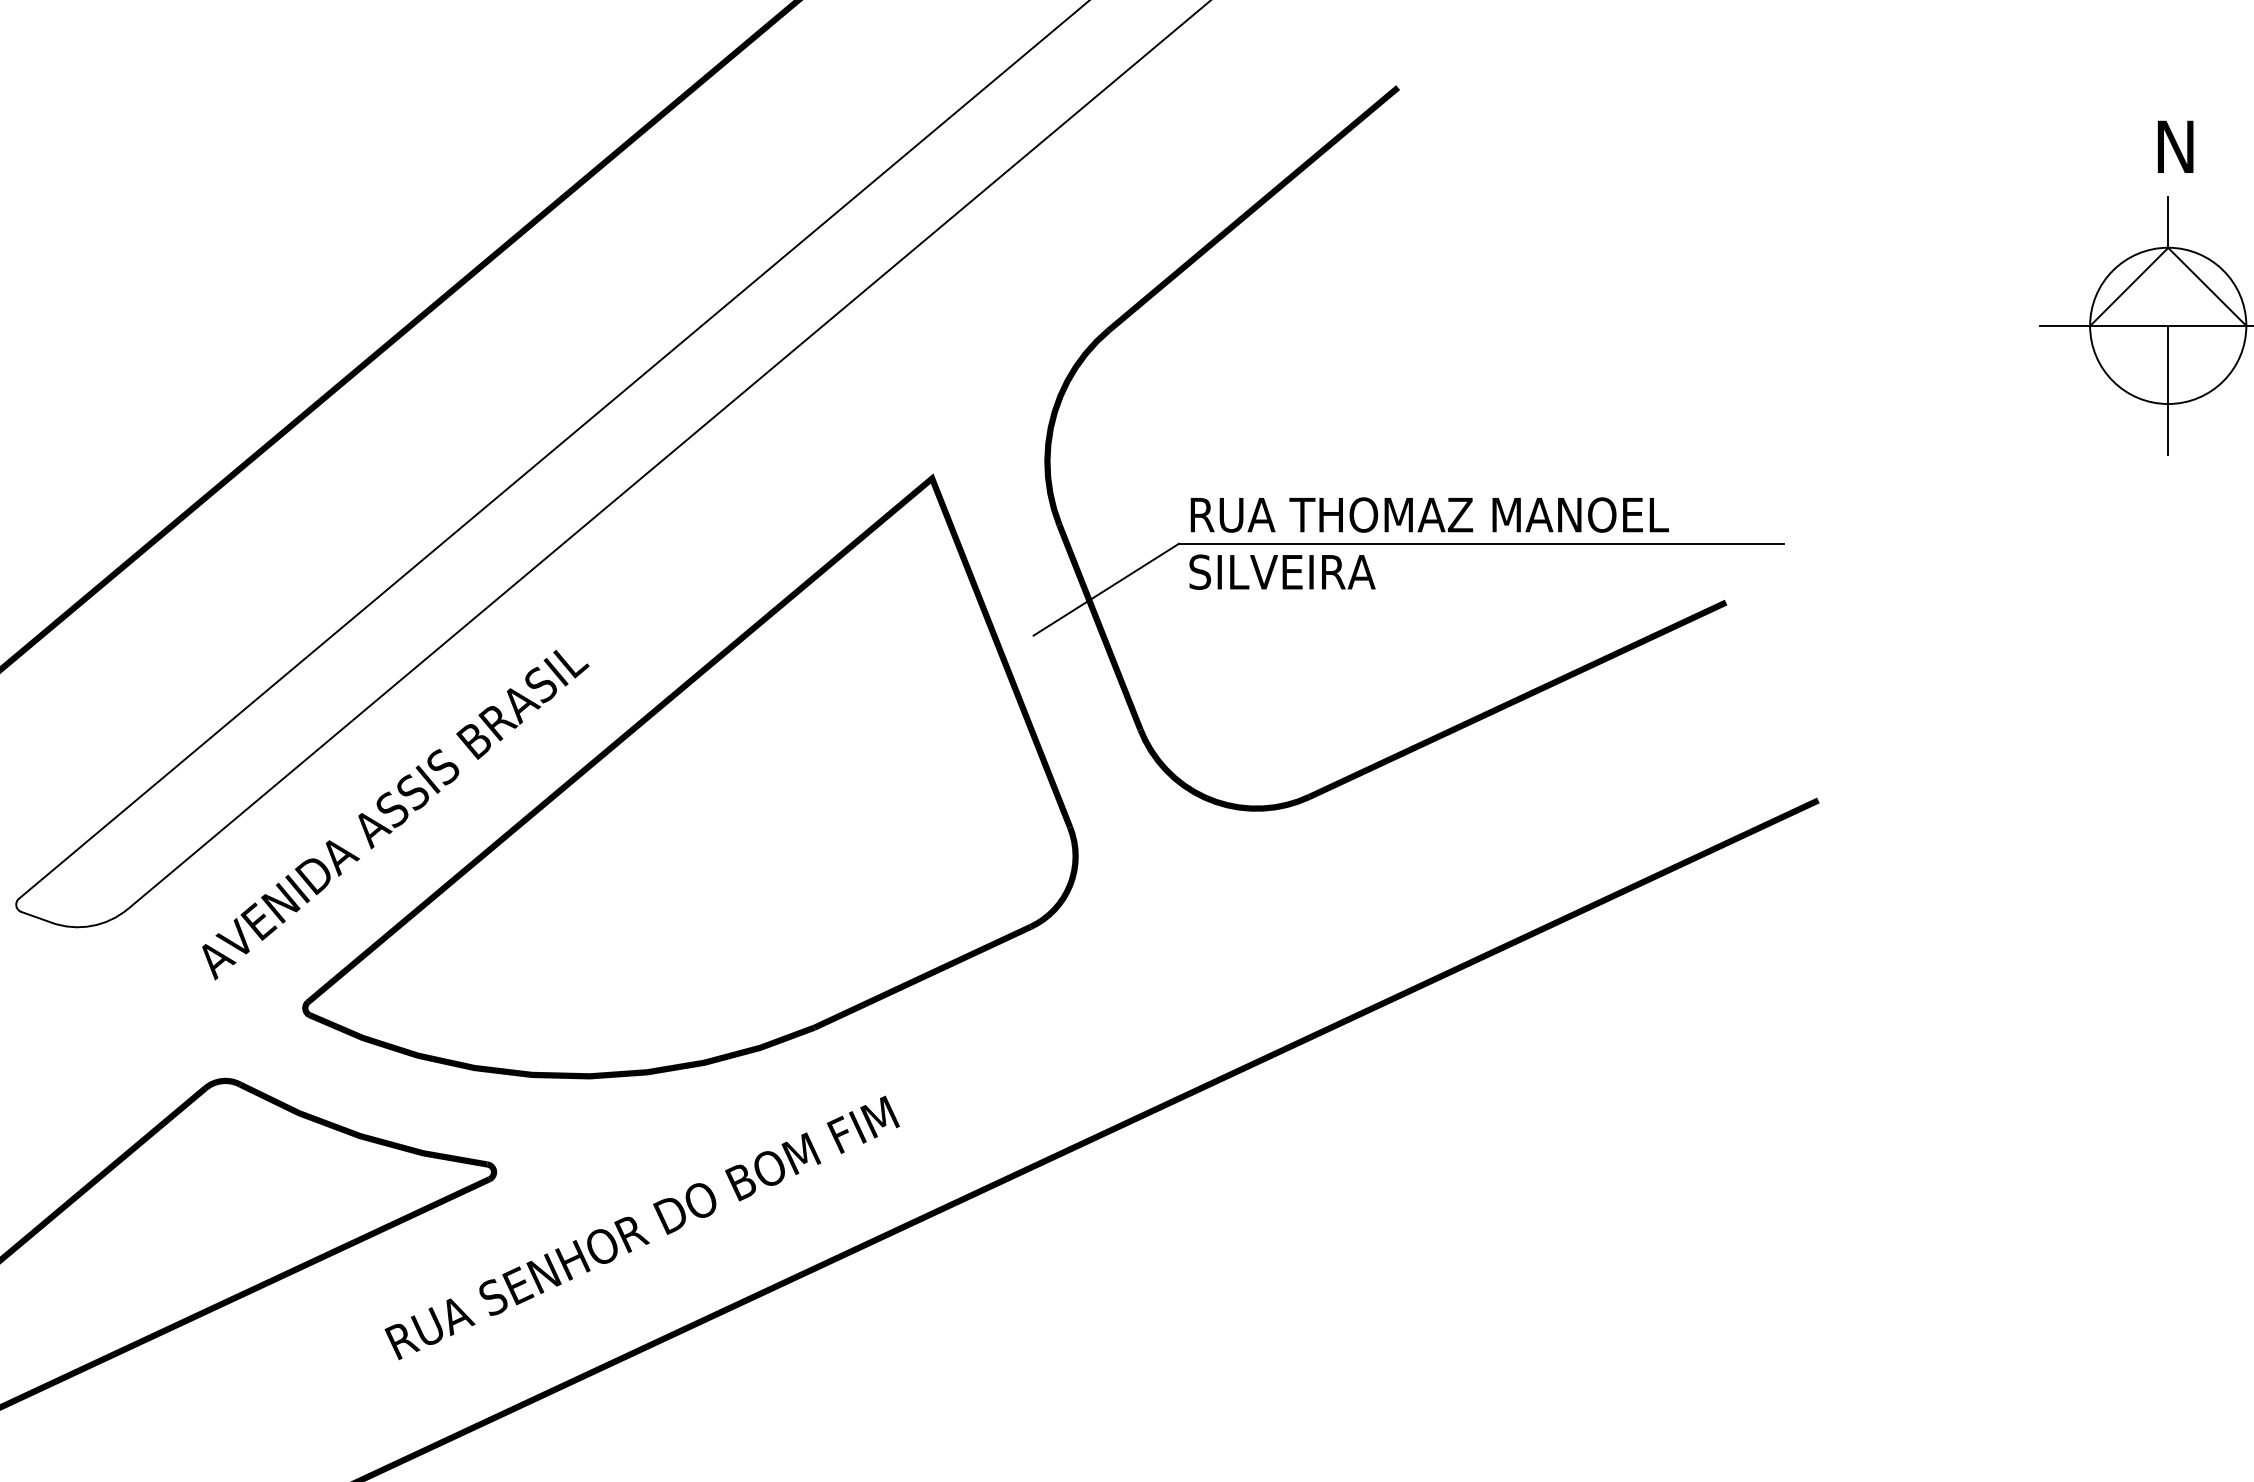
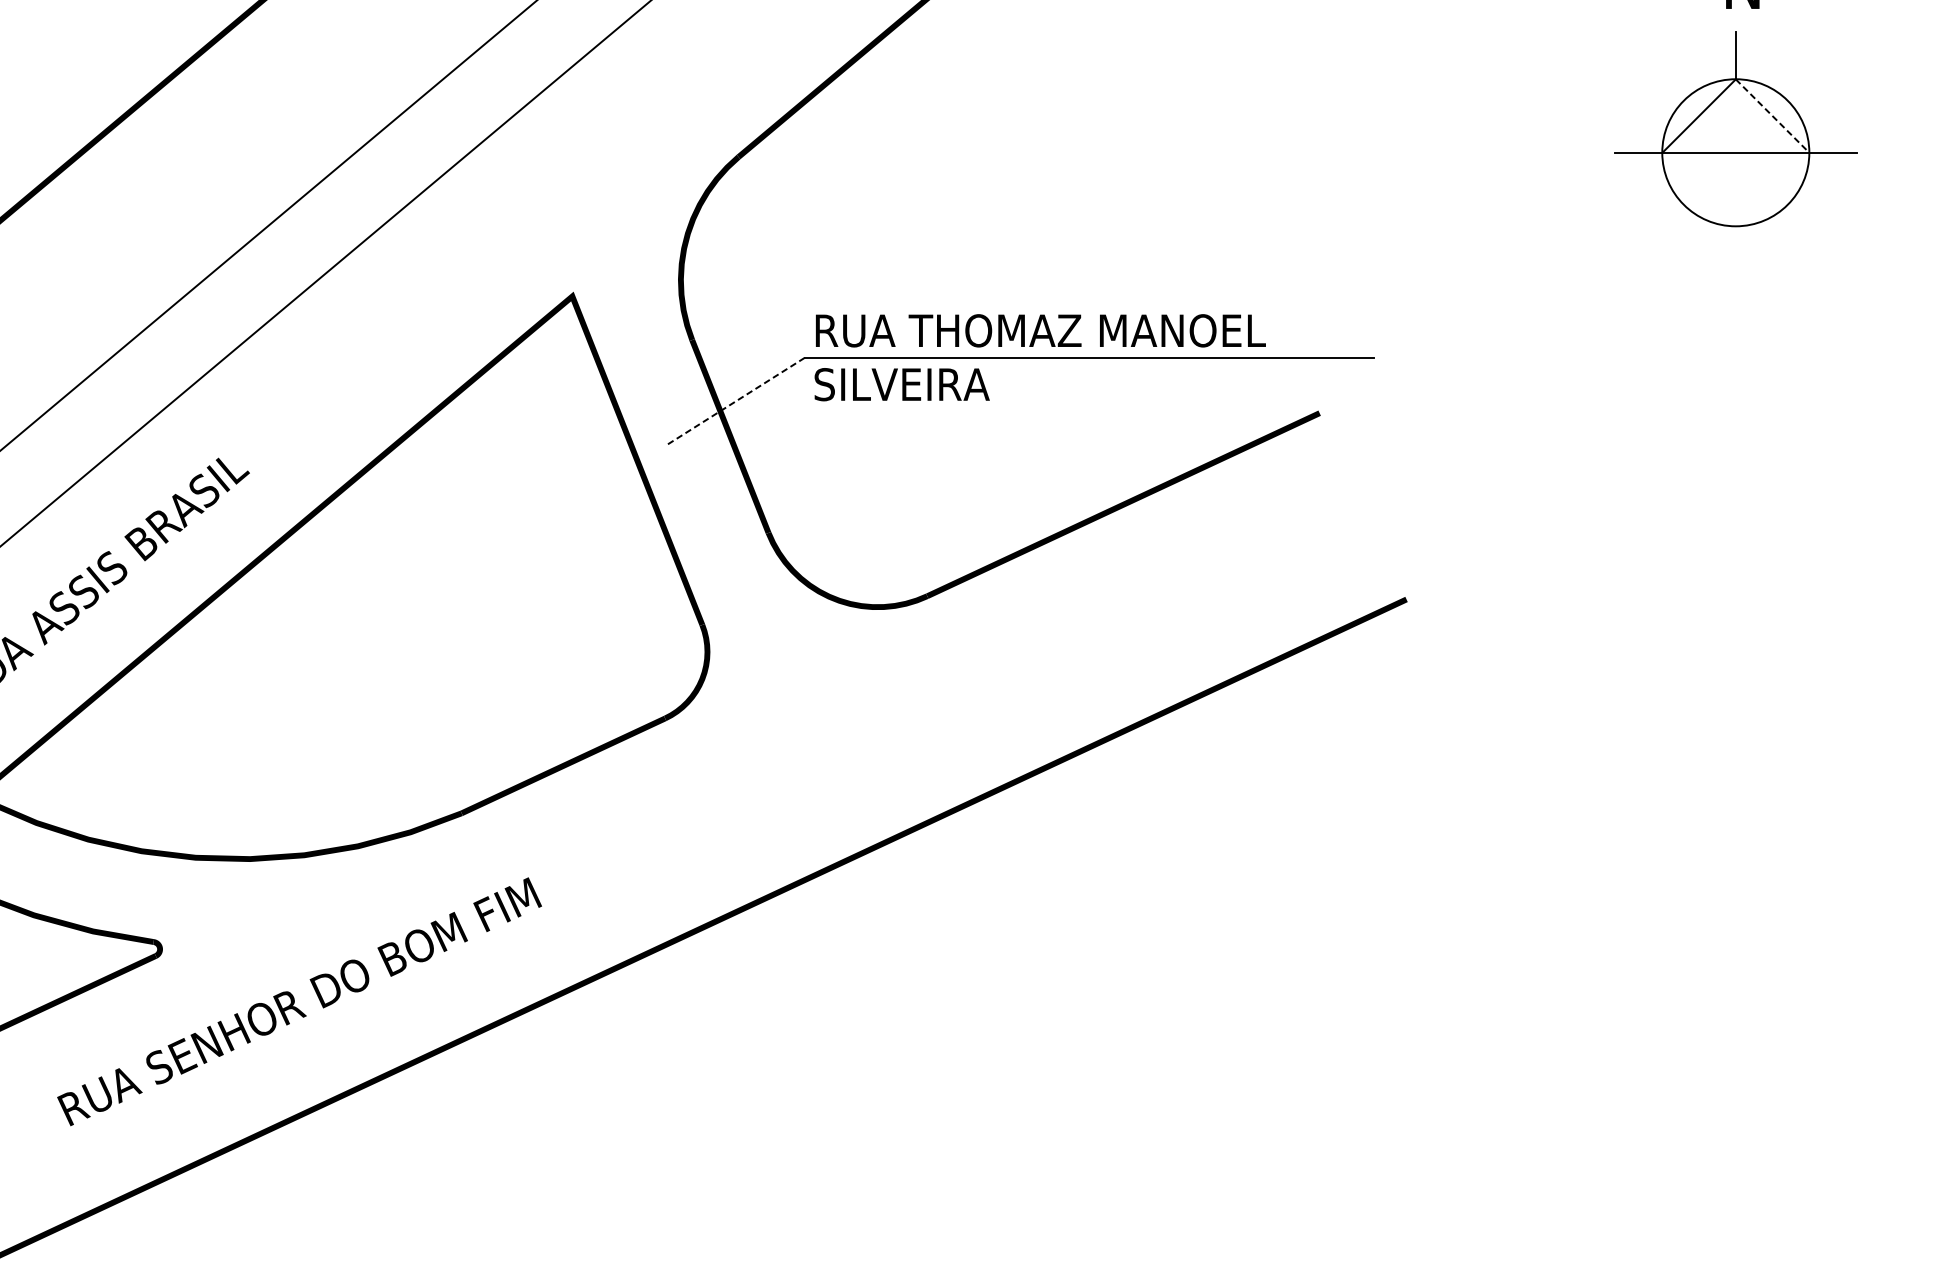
line: (2207, 287) -> (1772, 116), solid -> dashed
line: (2168, 389) -> (1736, 212), removed
line: (1106, 589) -> (736, 400), solid -> dashed

